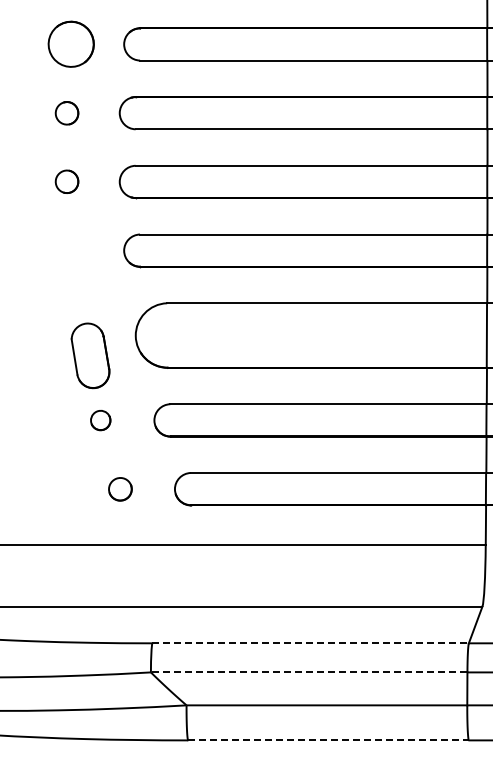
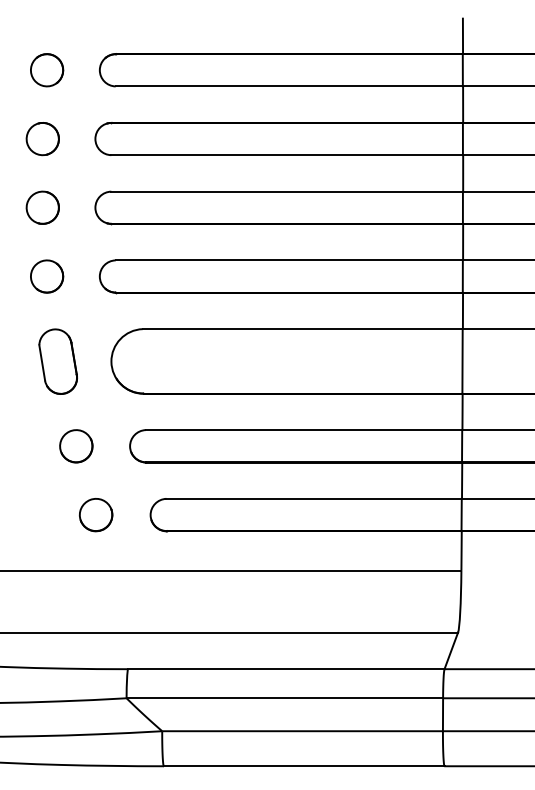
part: (71, 44) -> (47, 70), size x0.71
part: (66, 113) -> (42, 139), size x1.43
part: (66, 181) -> (42, 207), size x1.43
part: (71, 250) -> (47, 276), added
part: (89, 355) -> (57, 361), moved
part: (100, 420) -> (76, 446), size x1.67
part: (119, 489) -> (95, 515), size x1.43
line: (310, 643) -> (286, 669), dashed -> solid
line: (308, 672) -> (284, 698), dashed -> solid
line: (328, 740) -> (304, 766), dashed -> solid

